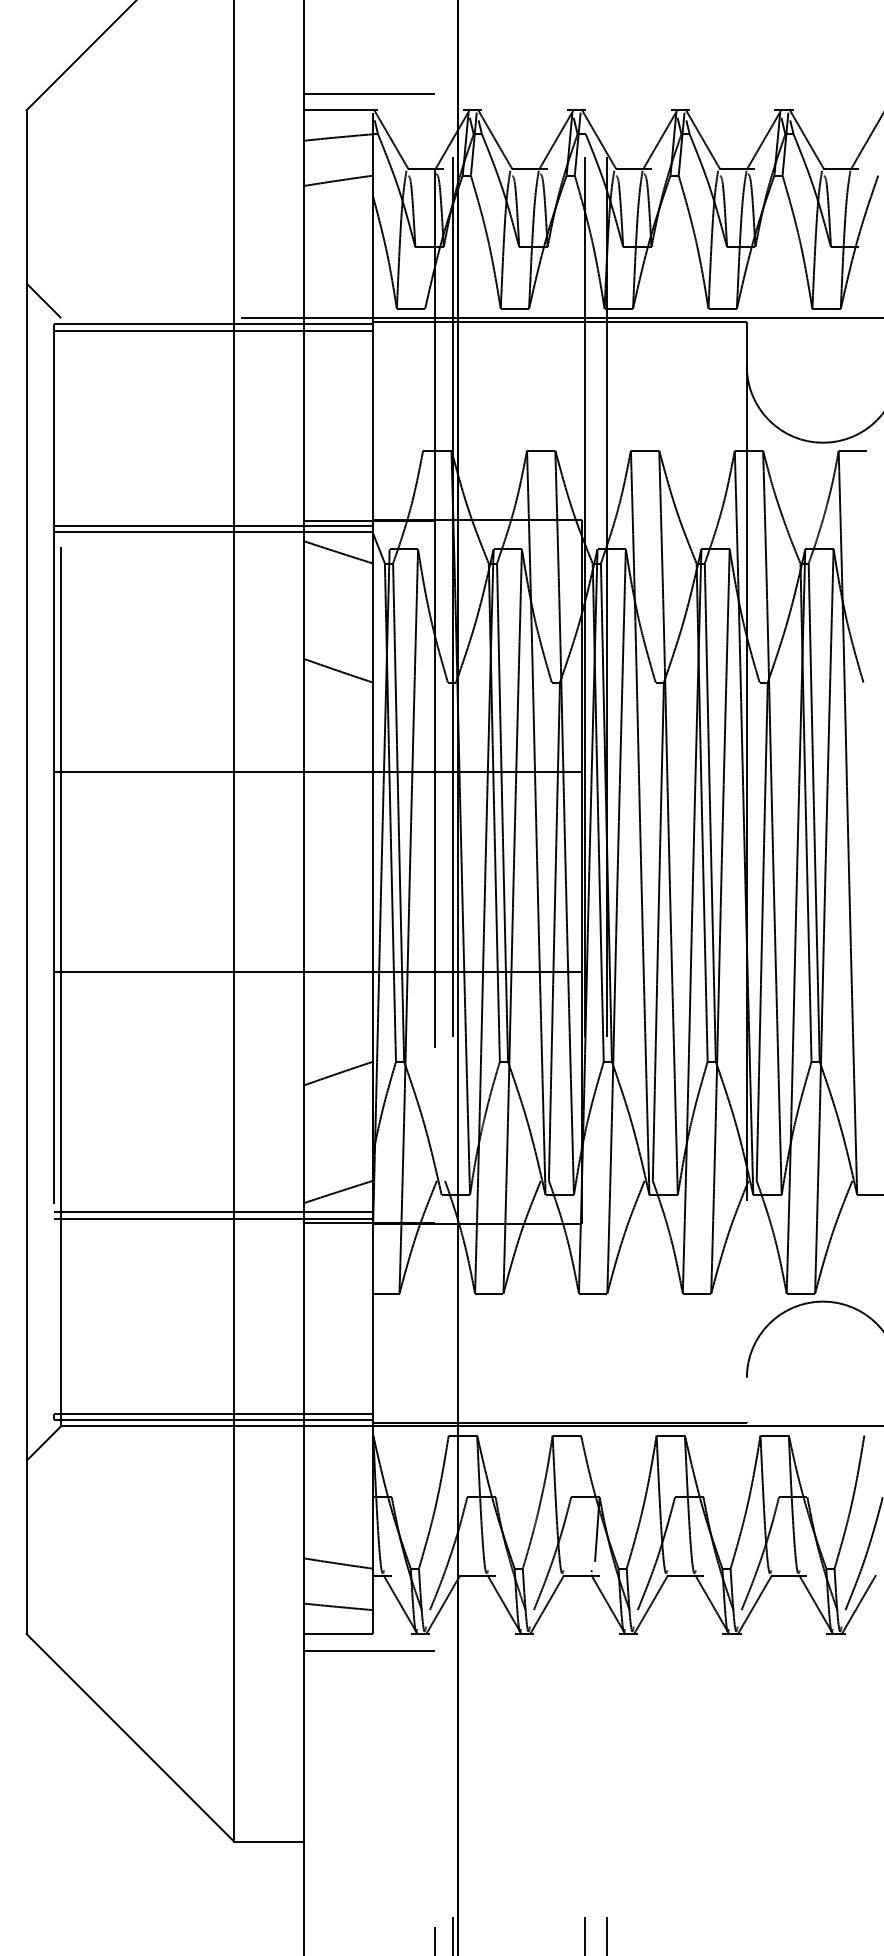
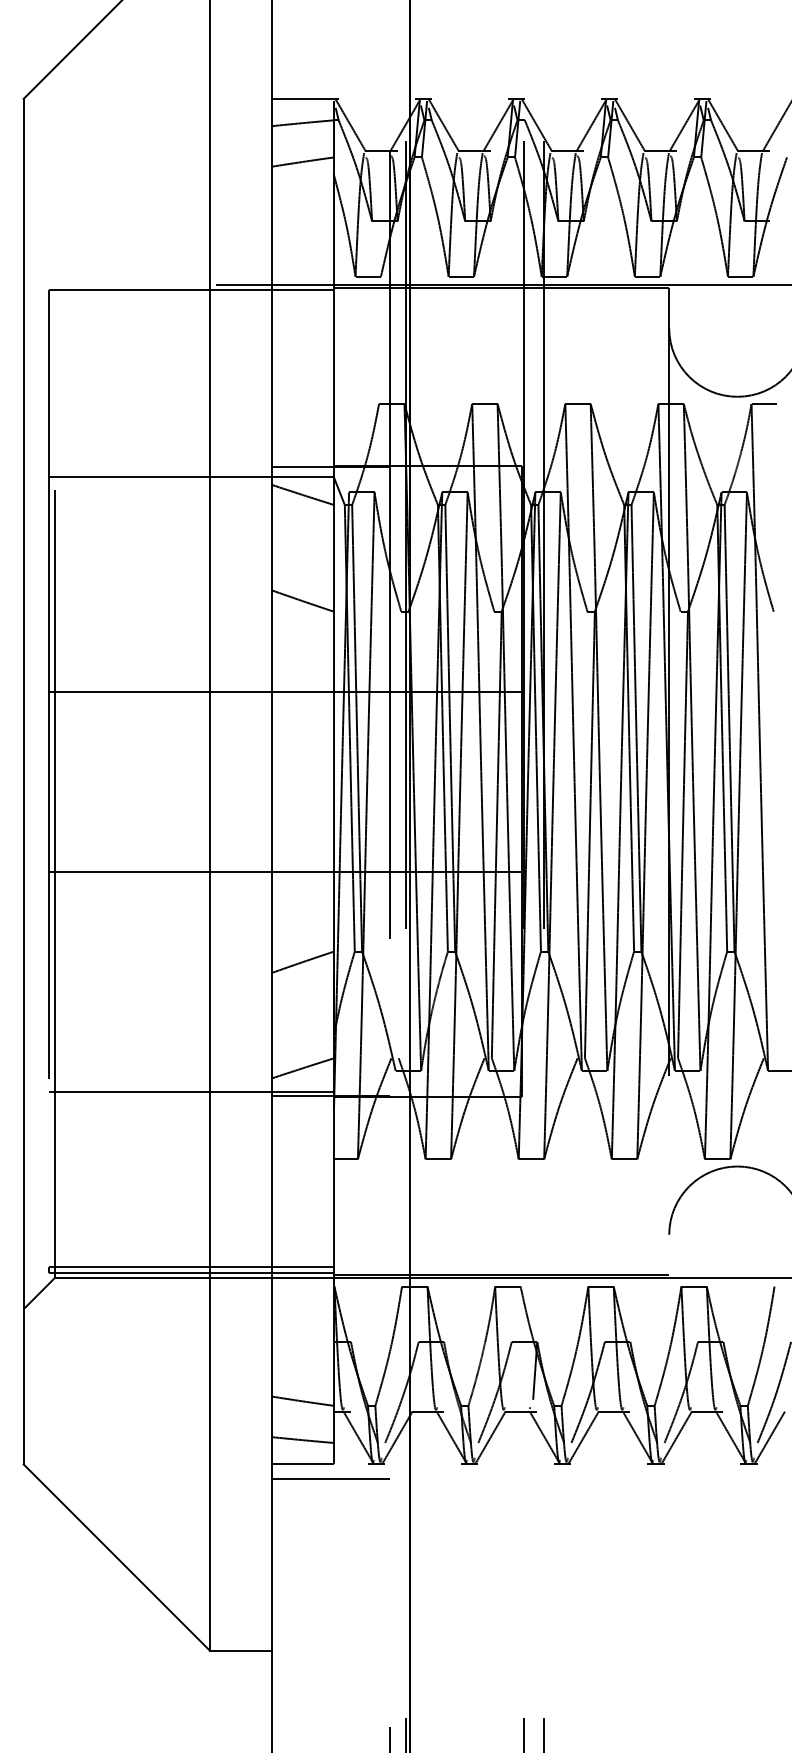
line: (368, 94) -> (330, 84), removed
line: (43, 300) -> (38, 269), removed
line: (213, 330) -> (191, 296), removed
line: (213, 526) -> (191, 471), removed
line: (213, 1212) -> (191, 1086), removed

